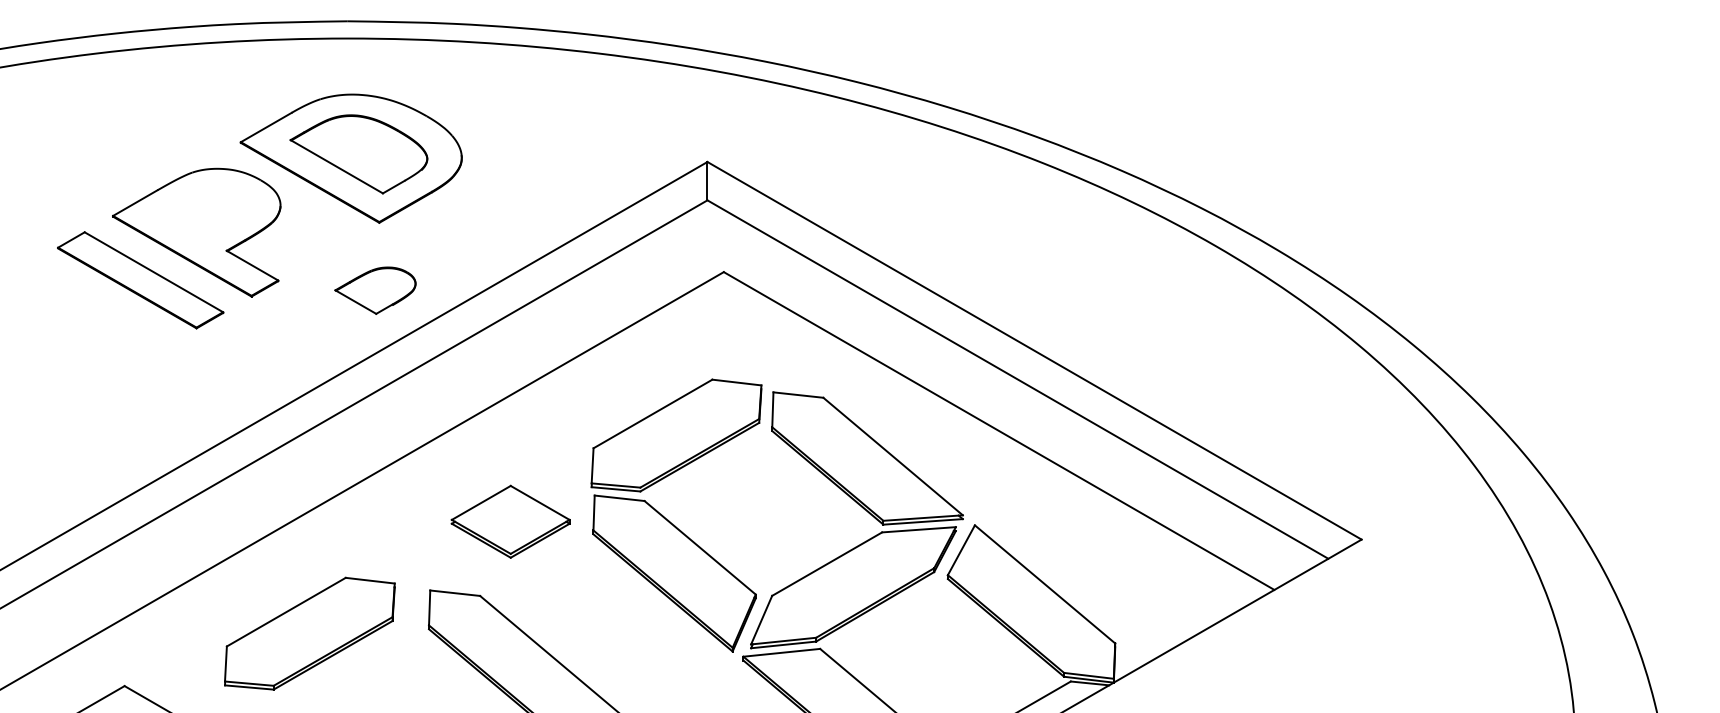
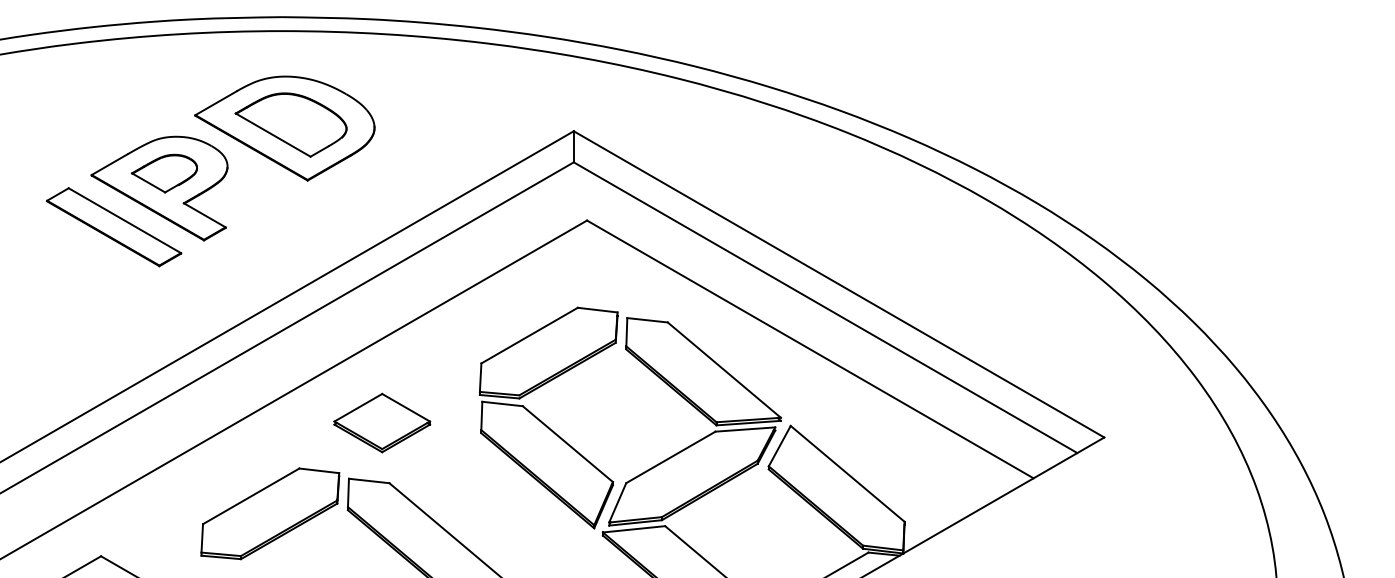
part: (375, 290) -> (164, 173), moved
part: (511, 521) -> (382, 422), moved
part: (310, 633) -> (270, 513), moved

